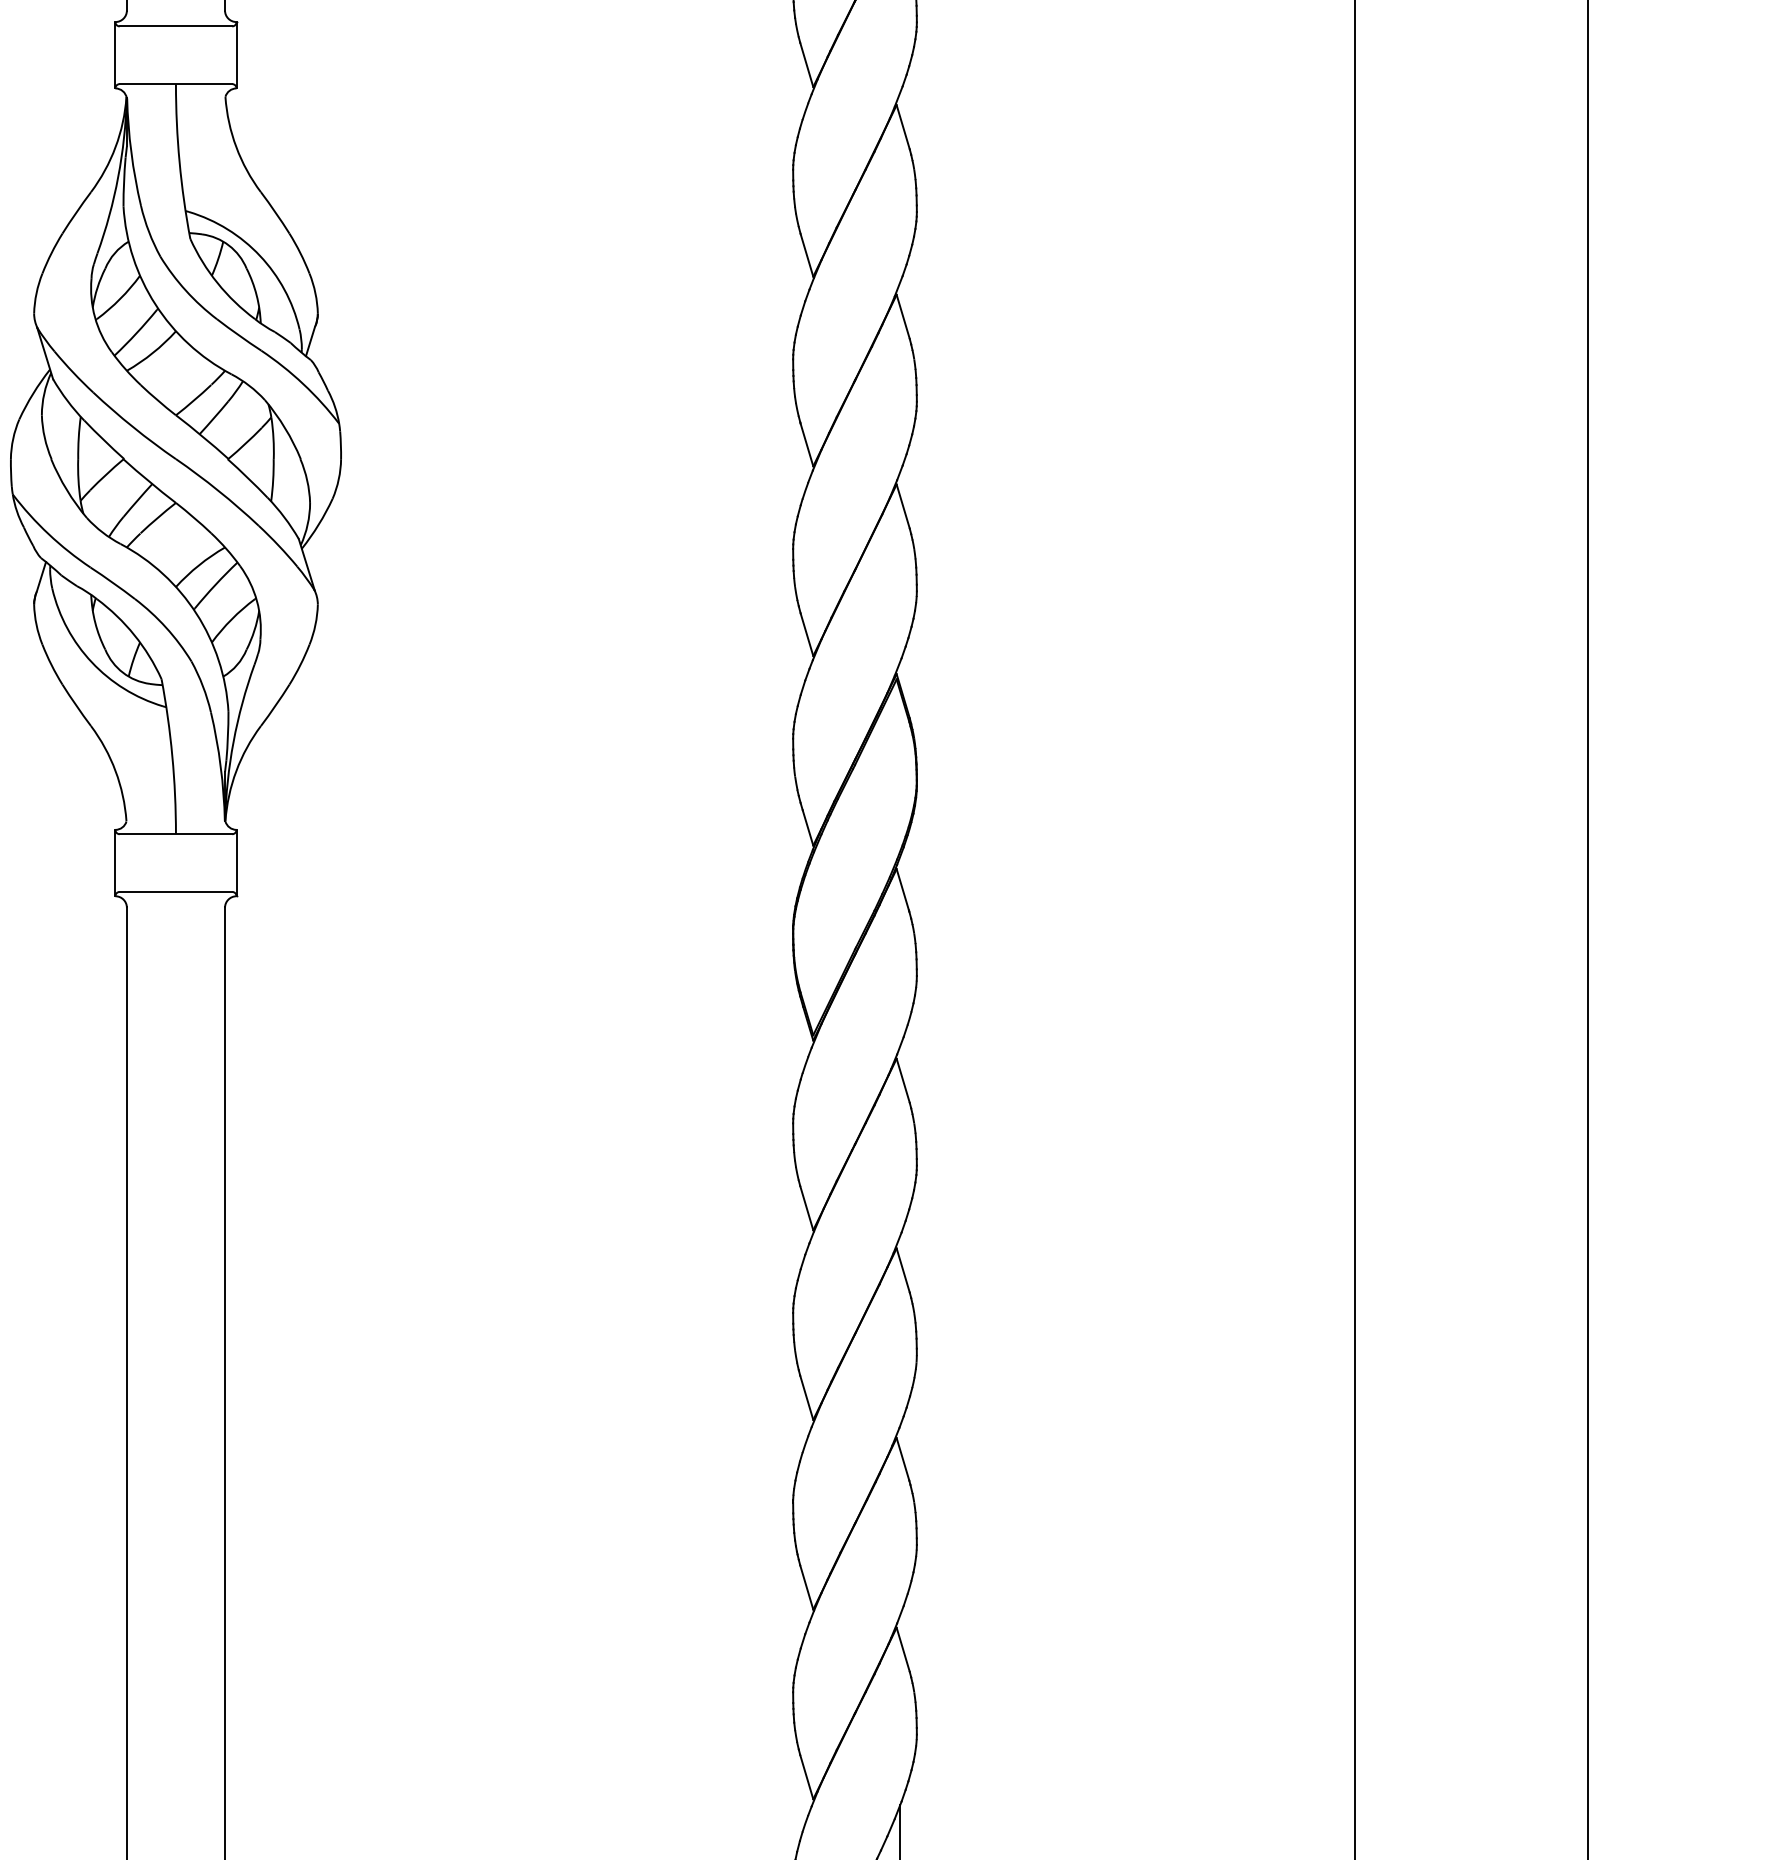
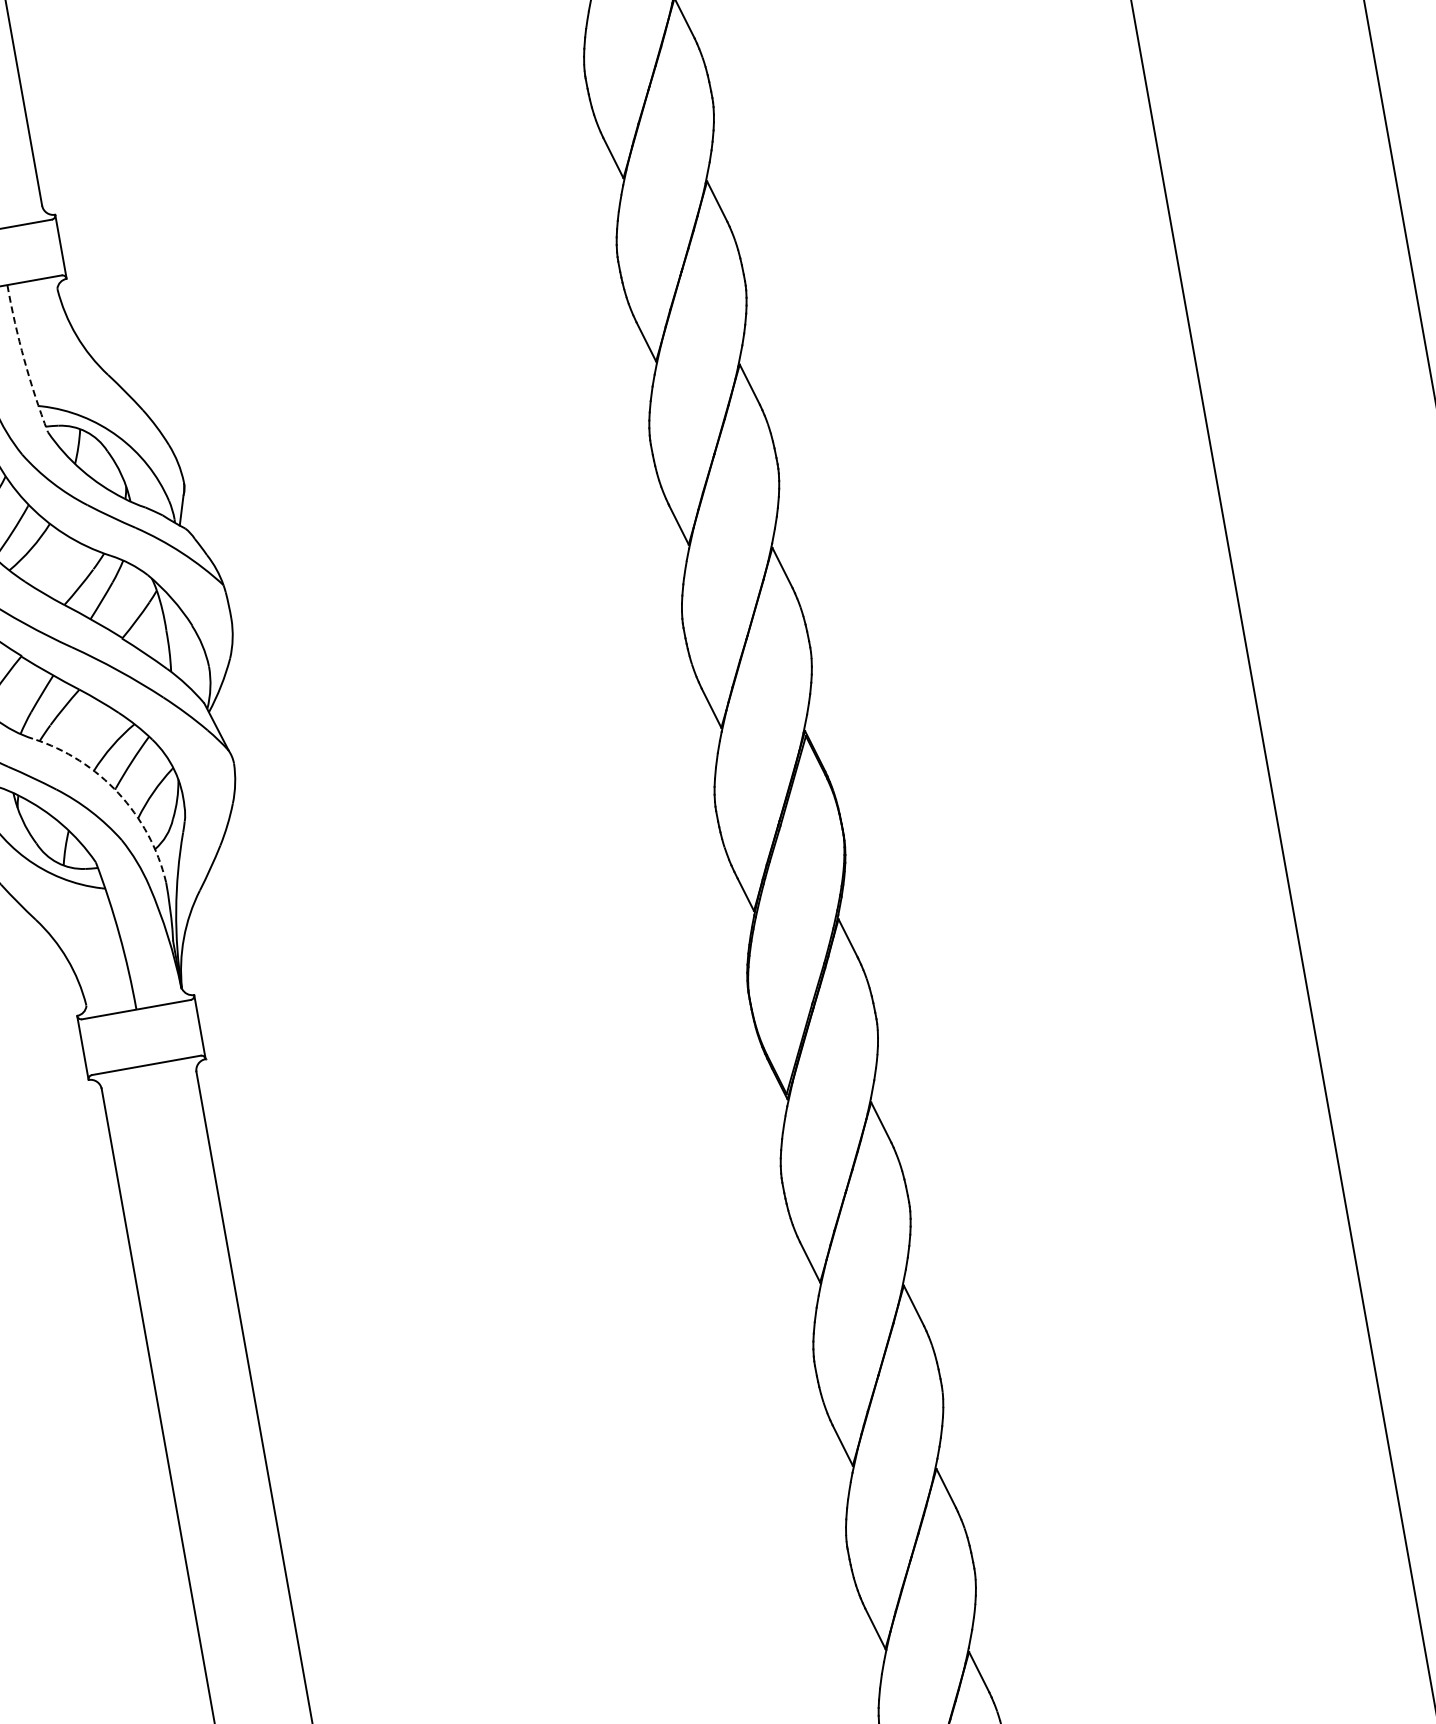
arc: (179, 162) -> (24, 360), solid -> dashed
arc: (196, 613) -> (118, 792), solid -> dashed

